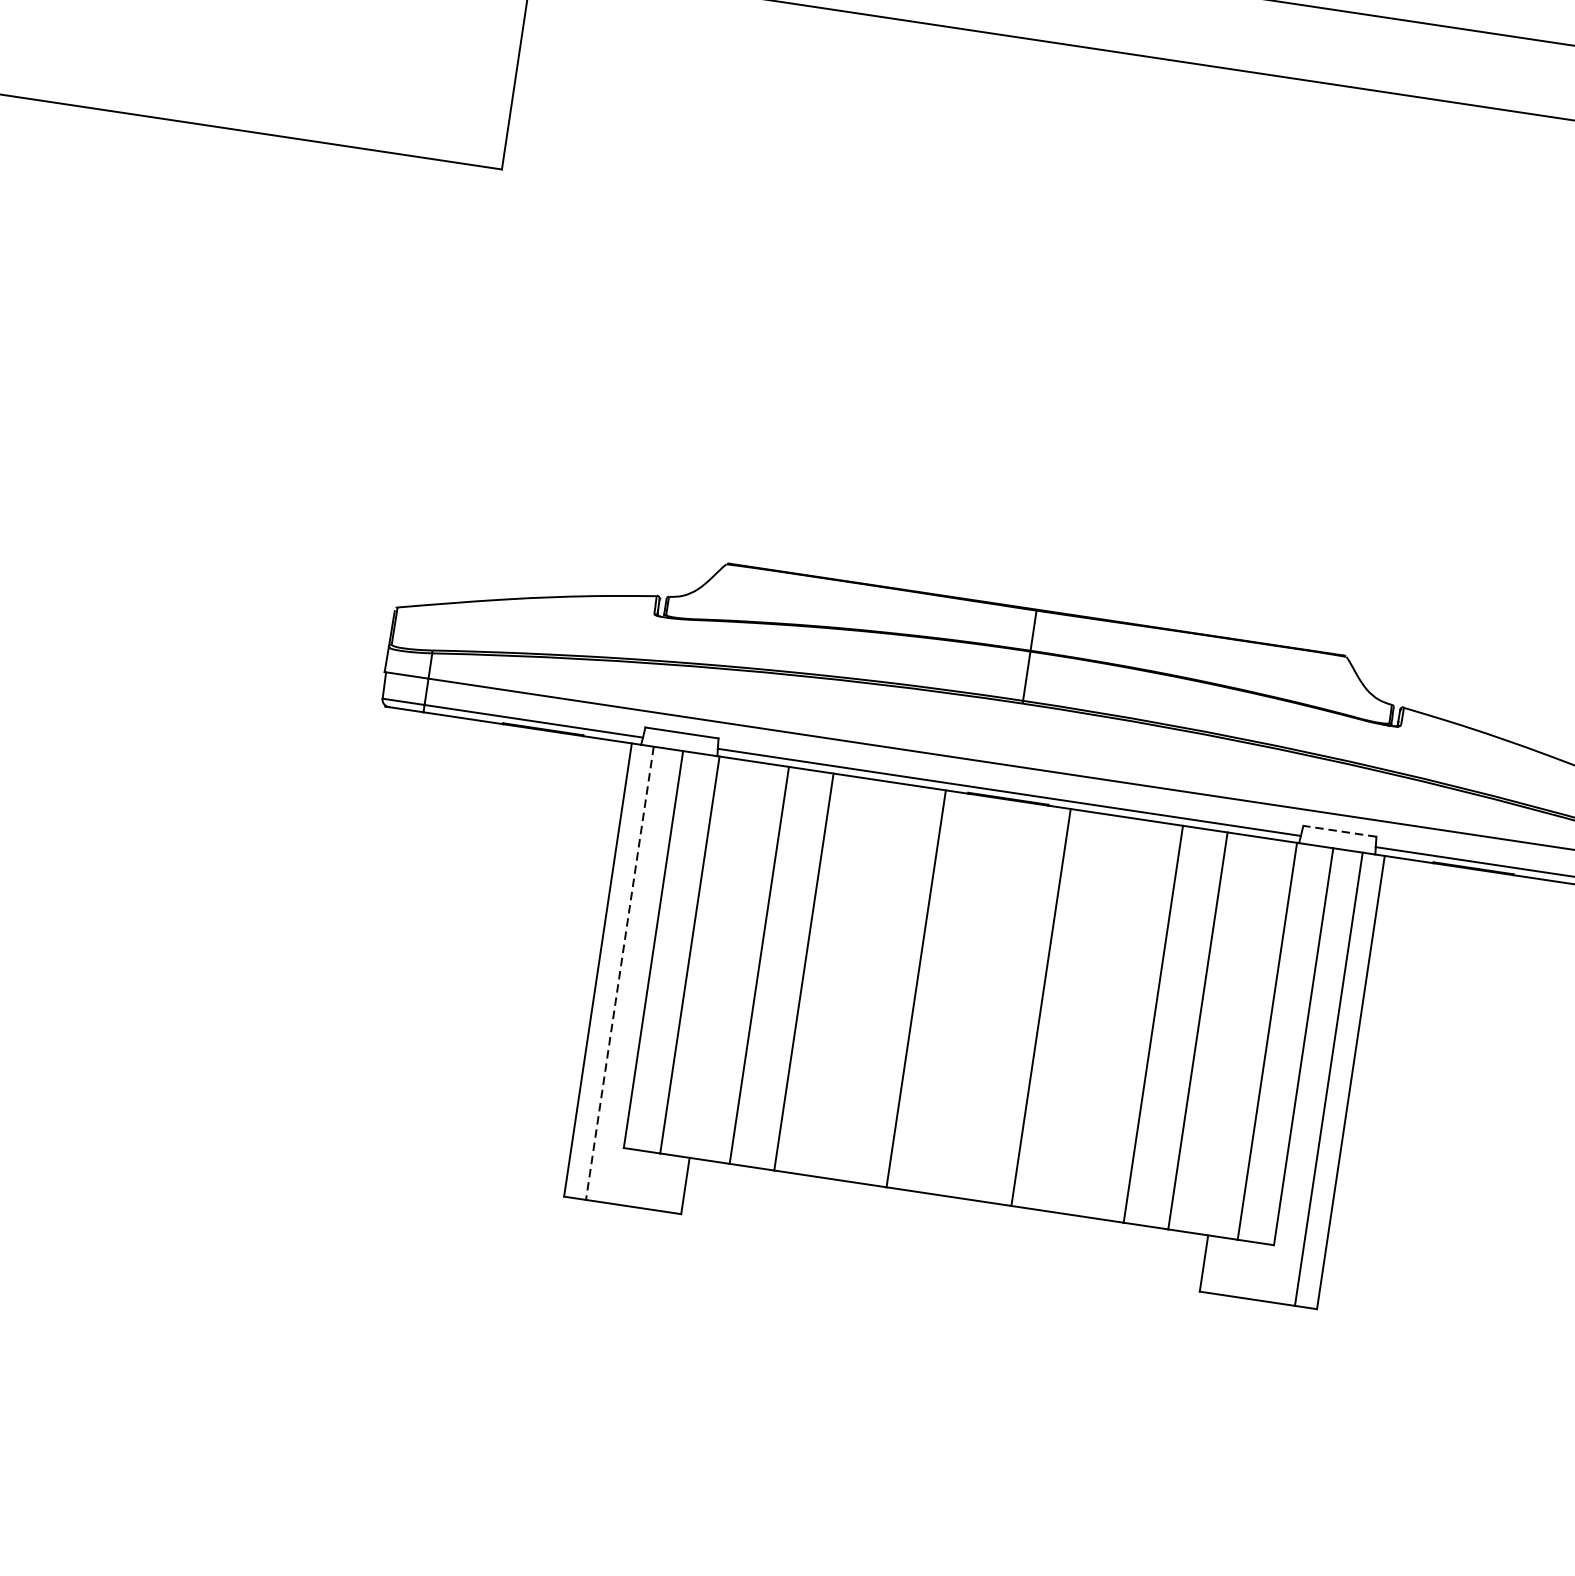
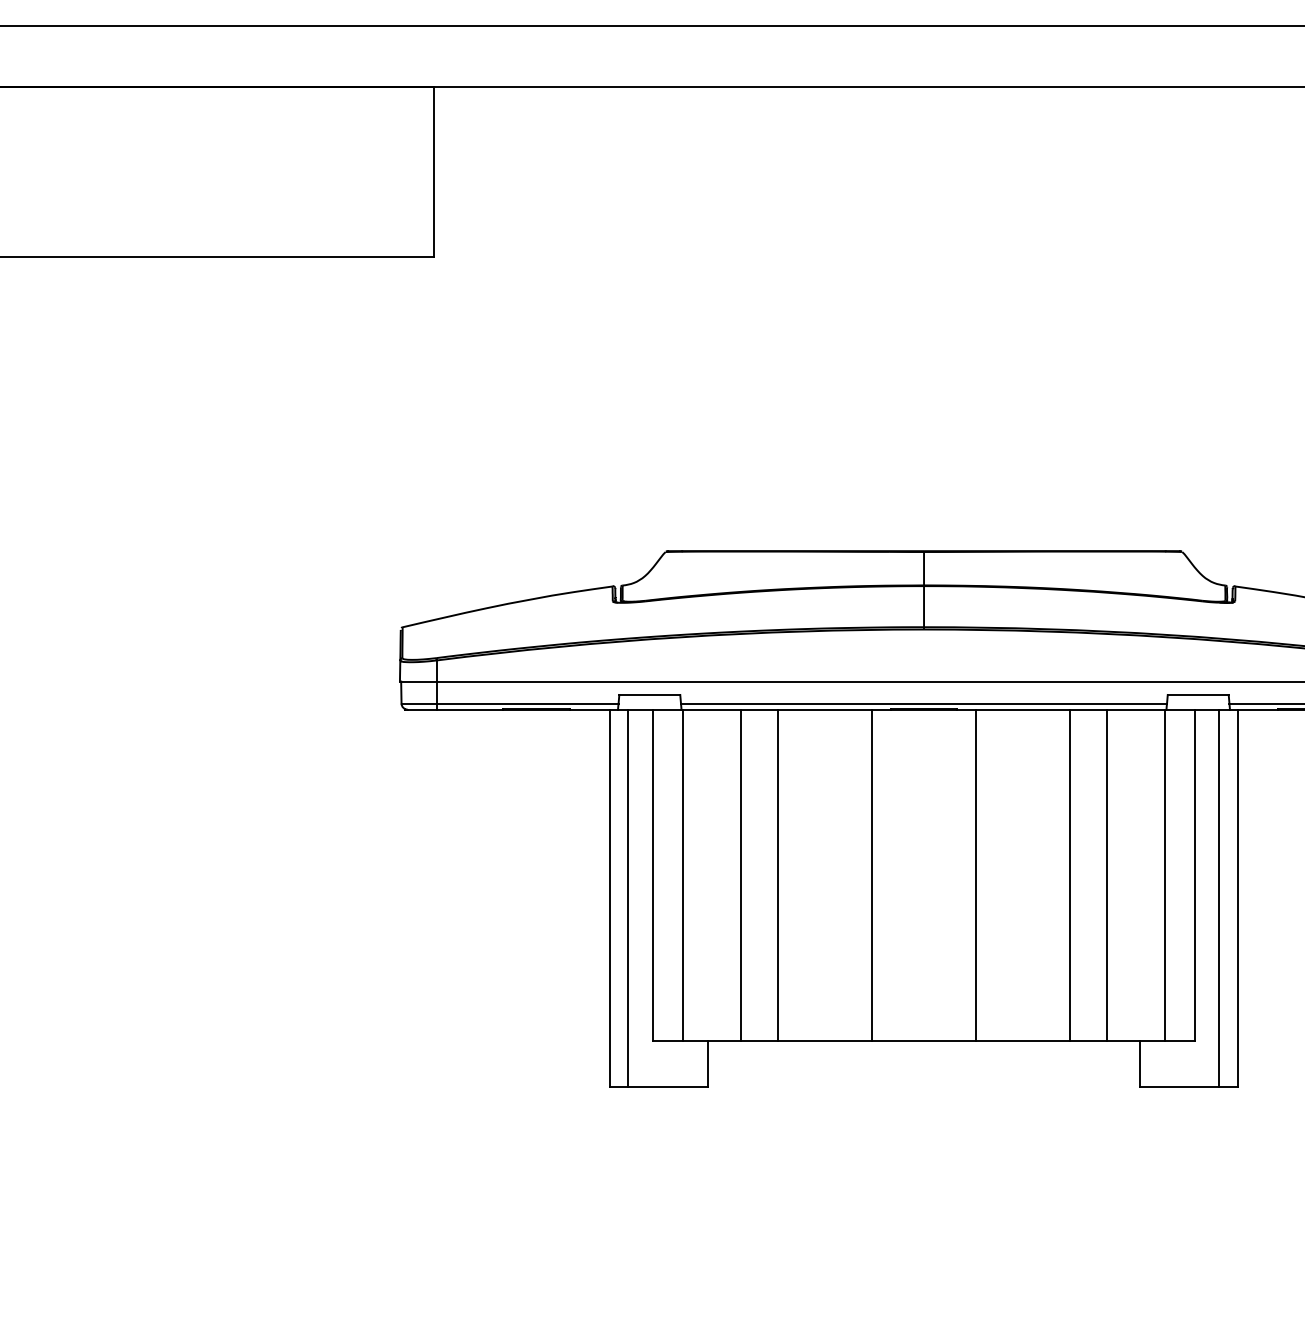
line: (1339, 830) -> (1197, 694), dashed -> solid
line: (619, 973) -> (628, 898), dashed -> solid

